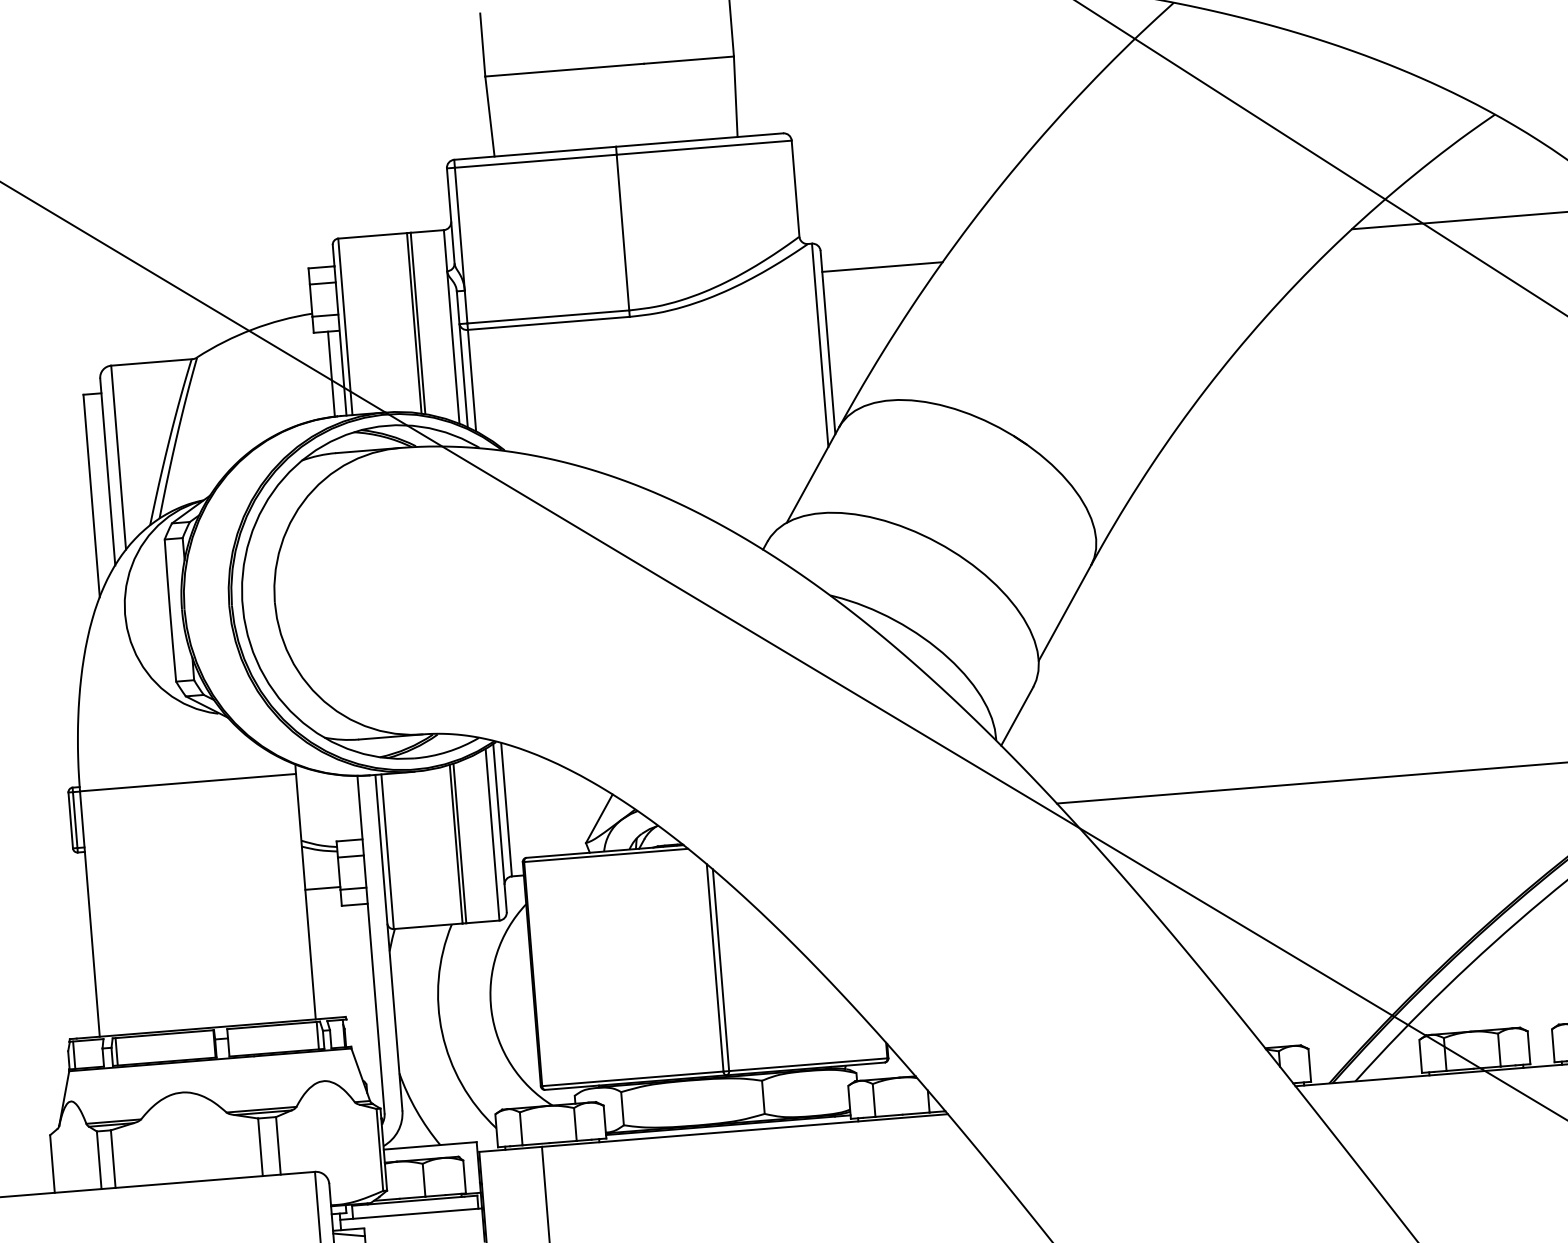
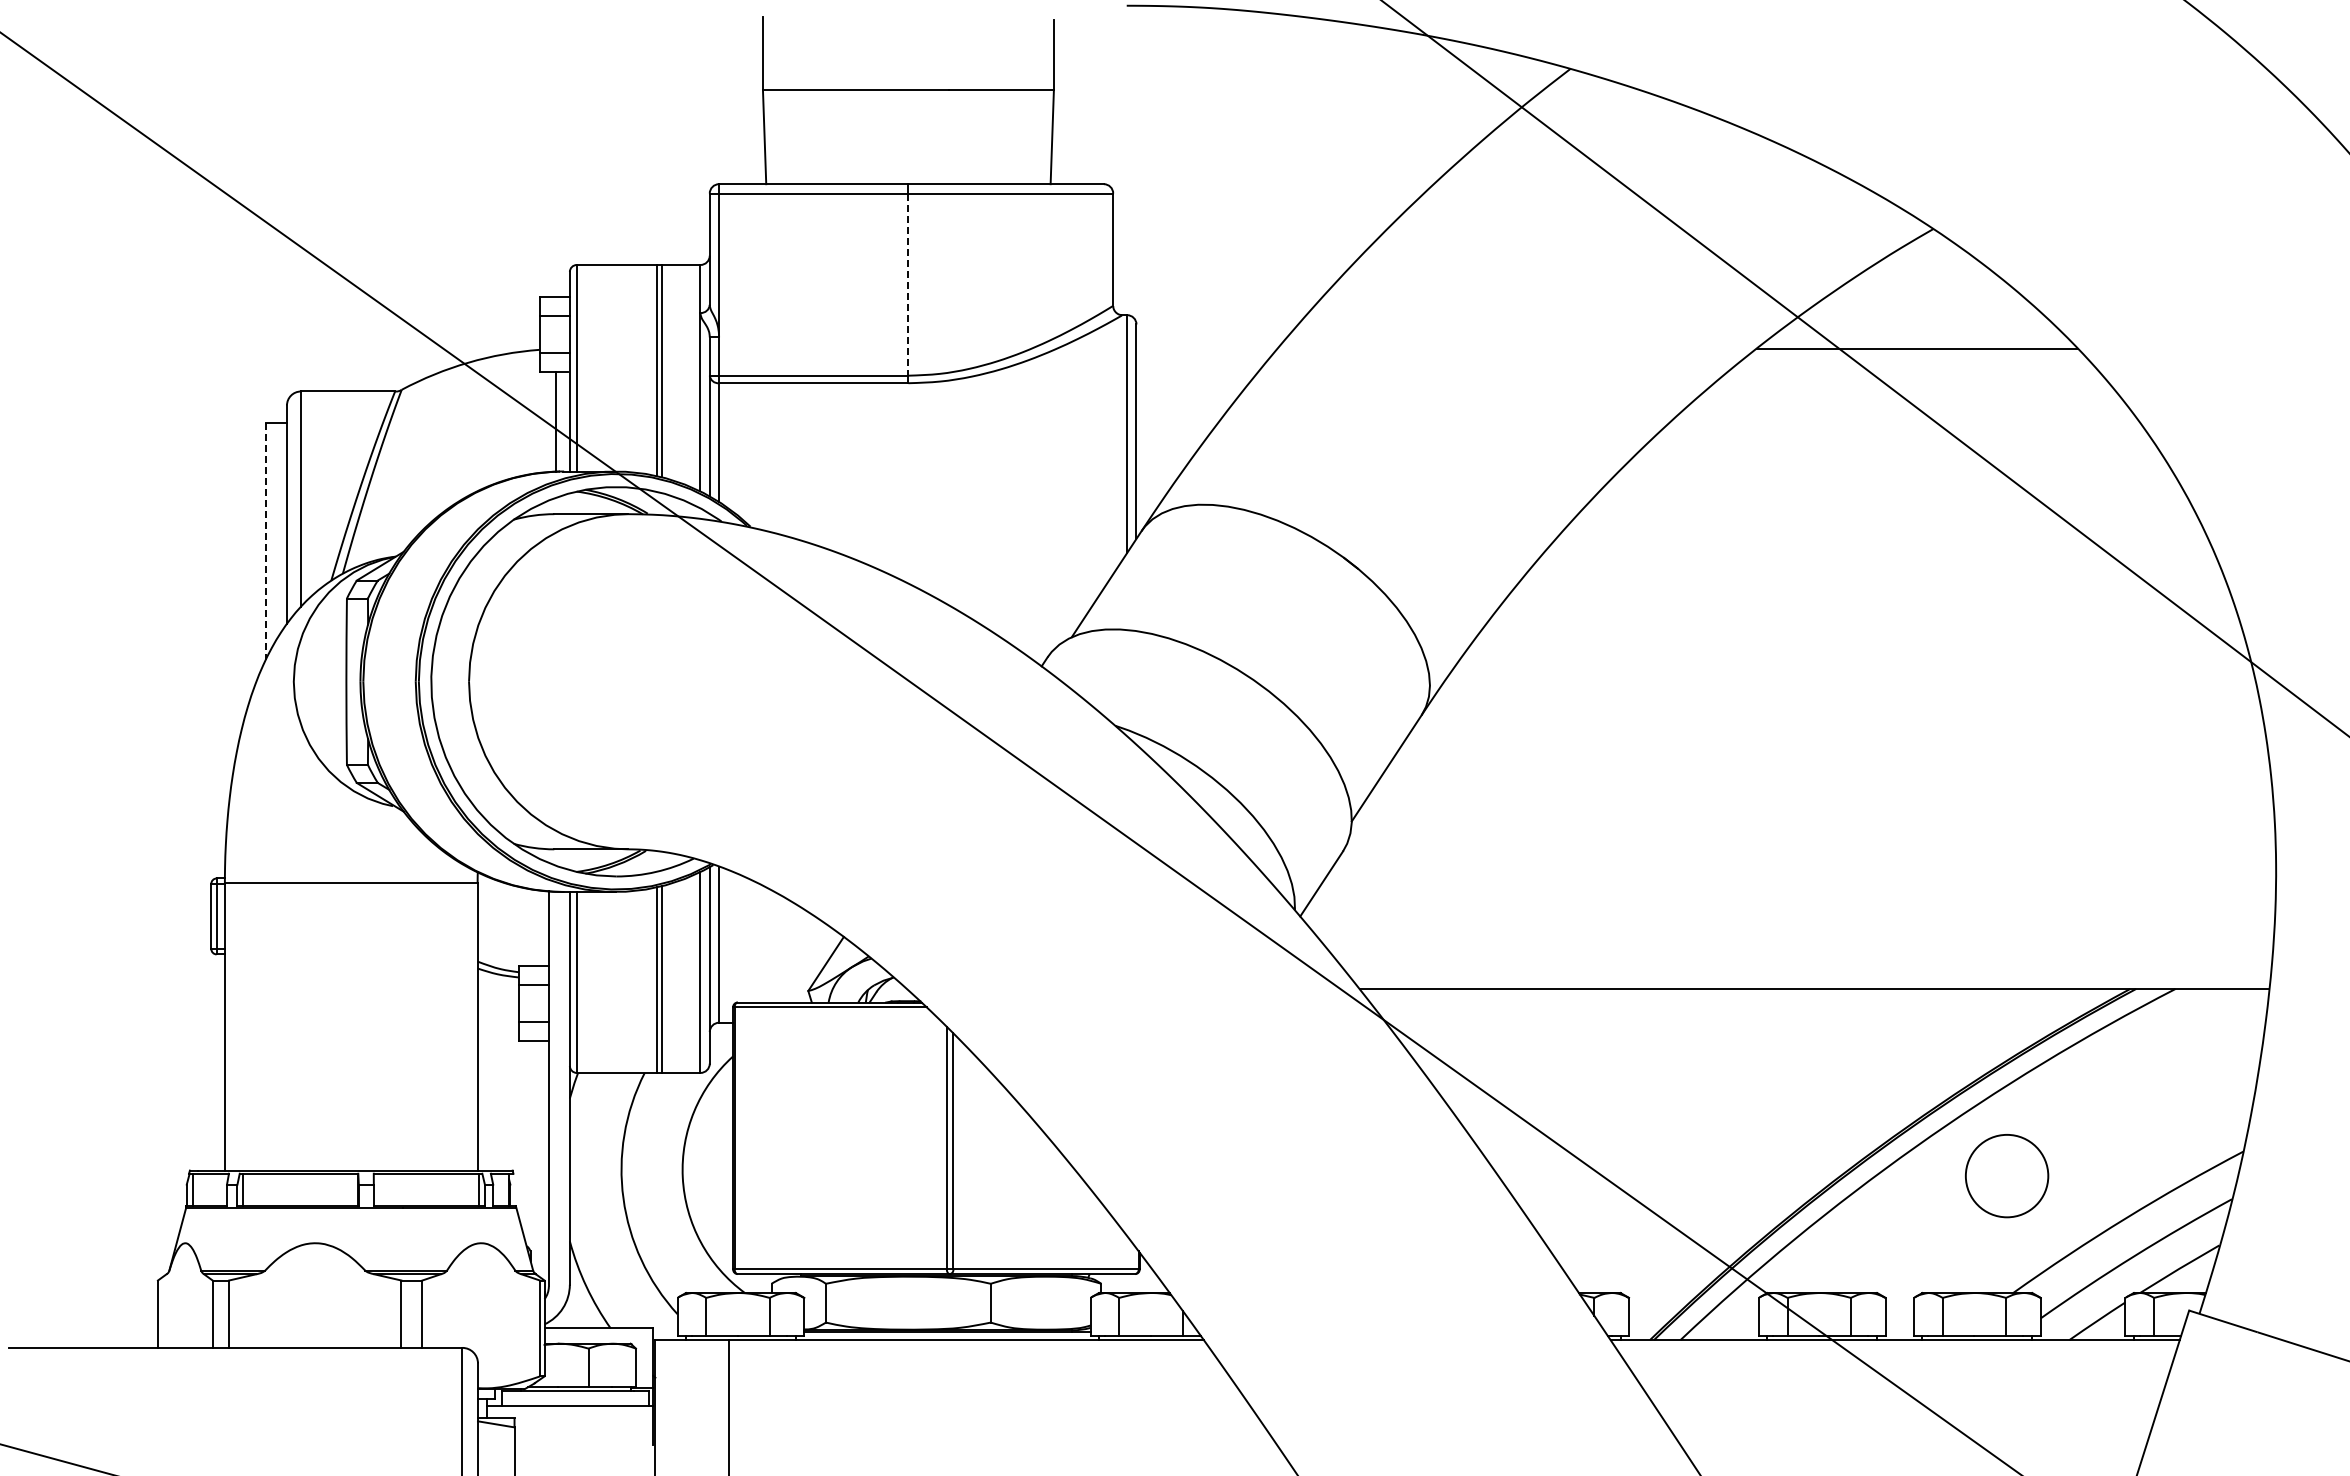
line: (623, 233) -> (908, 285), solid -> dashed
line: (882, 266) -> (1206, 348), removed
line: (92, 496) -> (266, 541), solid -> dashed
line: (322, 888) -> (497, 1019), removed

